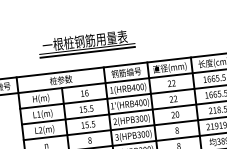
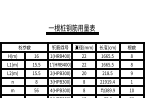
part: (86, 43) -> (72, 29), moved

